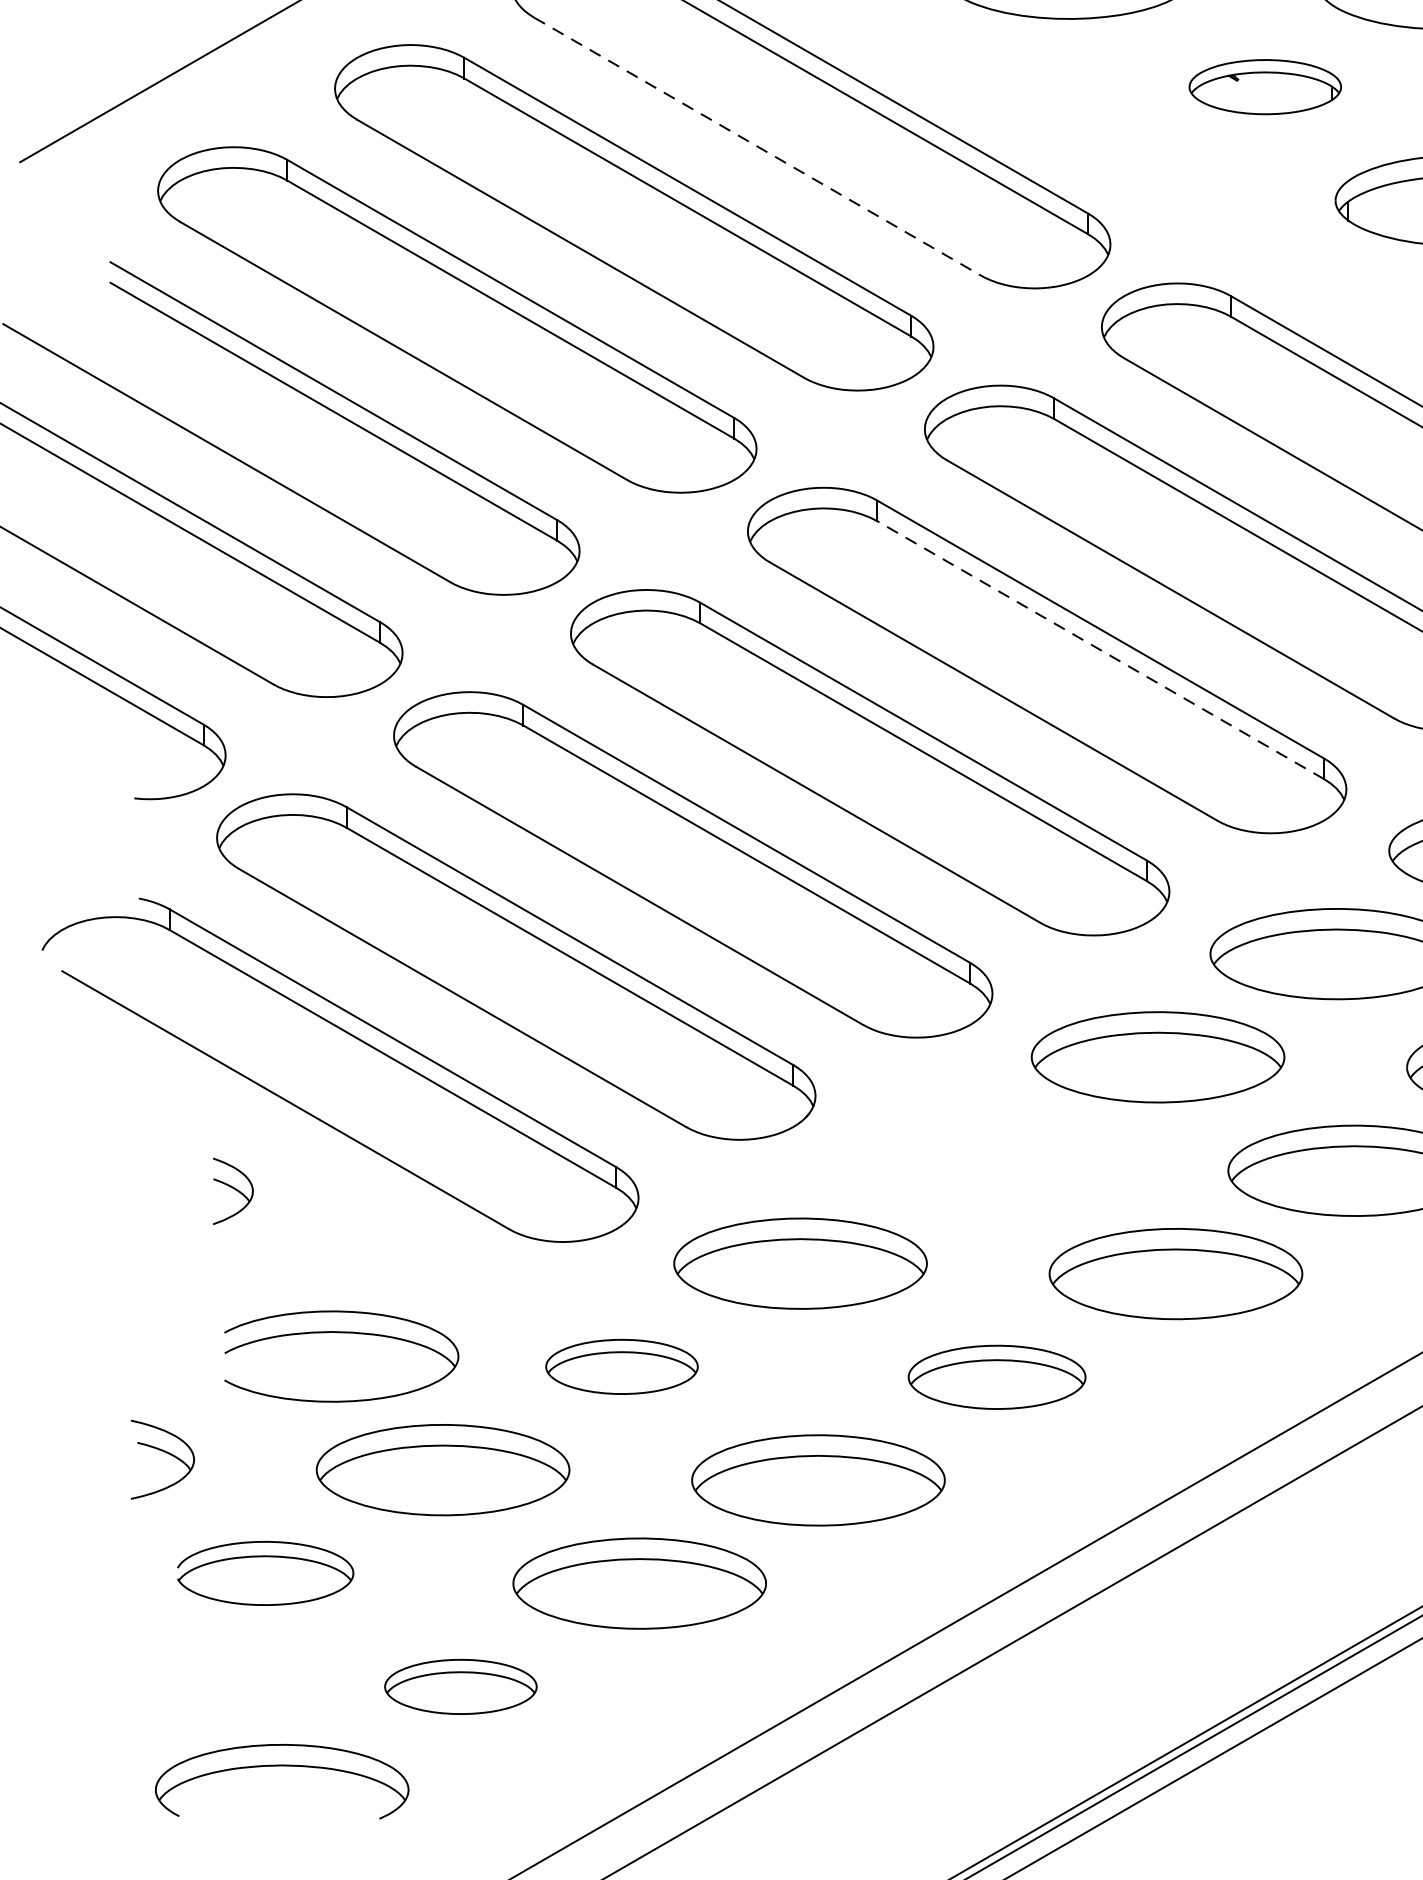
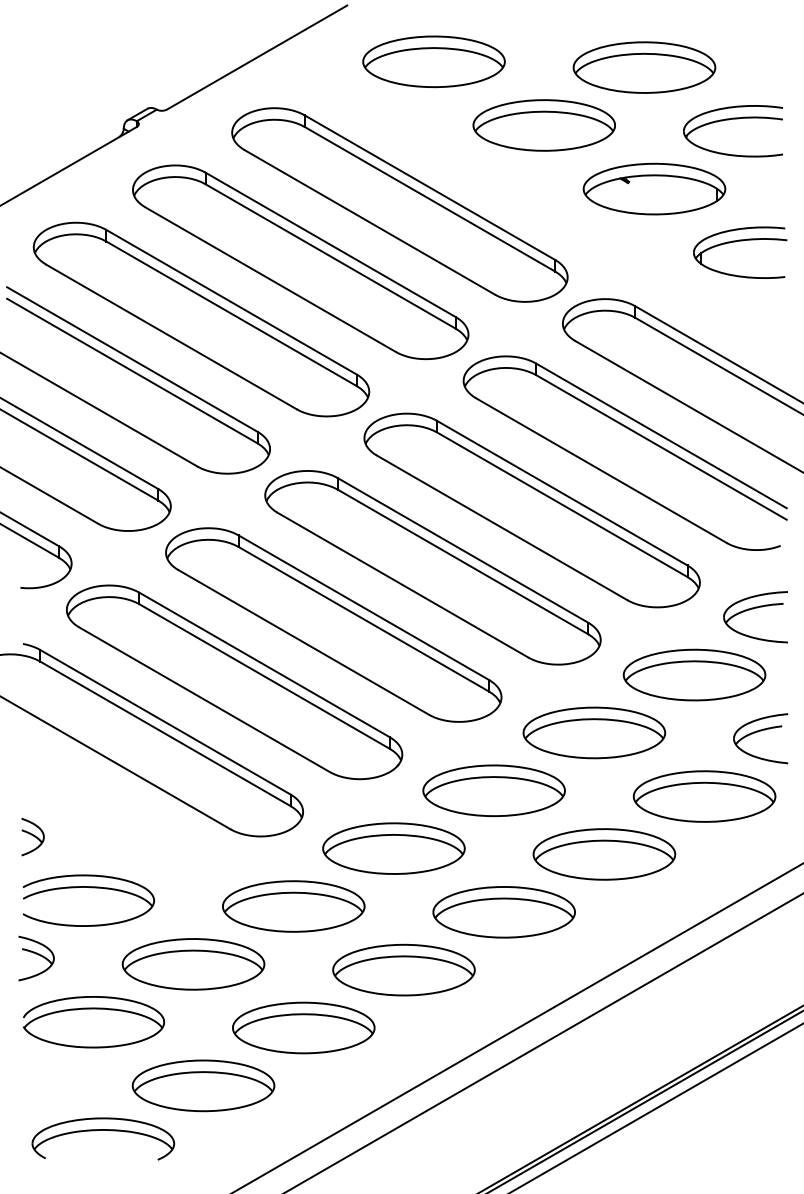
part: (1265, 86) -> (654, 188), size x1.67
line: (756, 146) -> (369, 222), dashed -> solid
line: (1101, 649) -> (562, 504), dashed -> solid
part: (978, 1159) -> (493, 790), added
part: (232, 1192) -> (32, 837), moved
part: (346, 1334) -> (91, 888), moved
part: (621, 1366) -> (293, 906), size x1.67
part: (995, 1377) -> (503, 912), size x1.43
part: (266, 1573) -> (94, 1022), size x1.43
part: (460, 1686) -> (203, 1085), size x1.67

